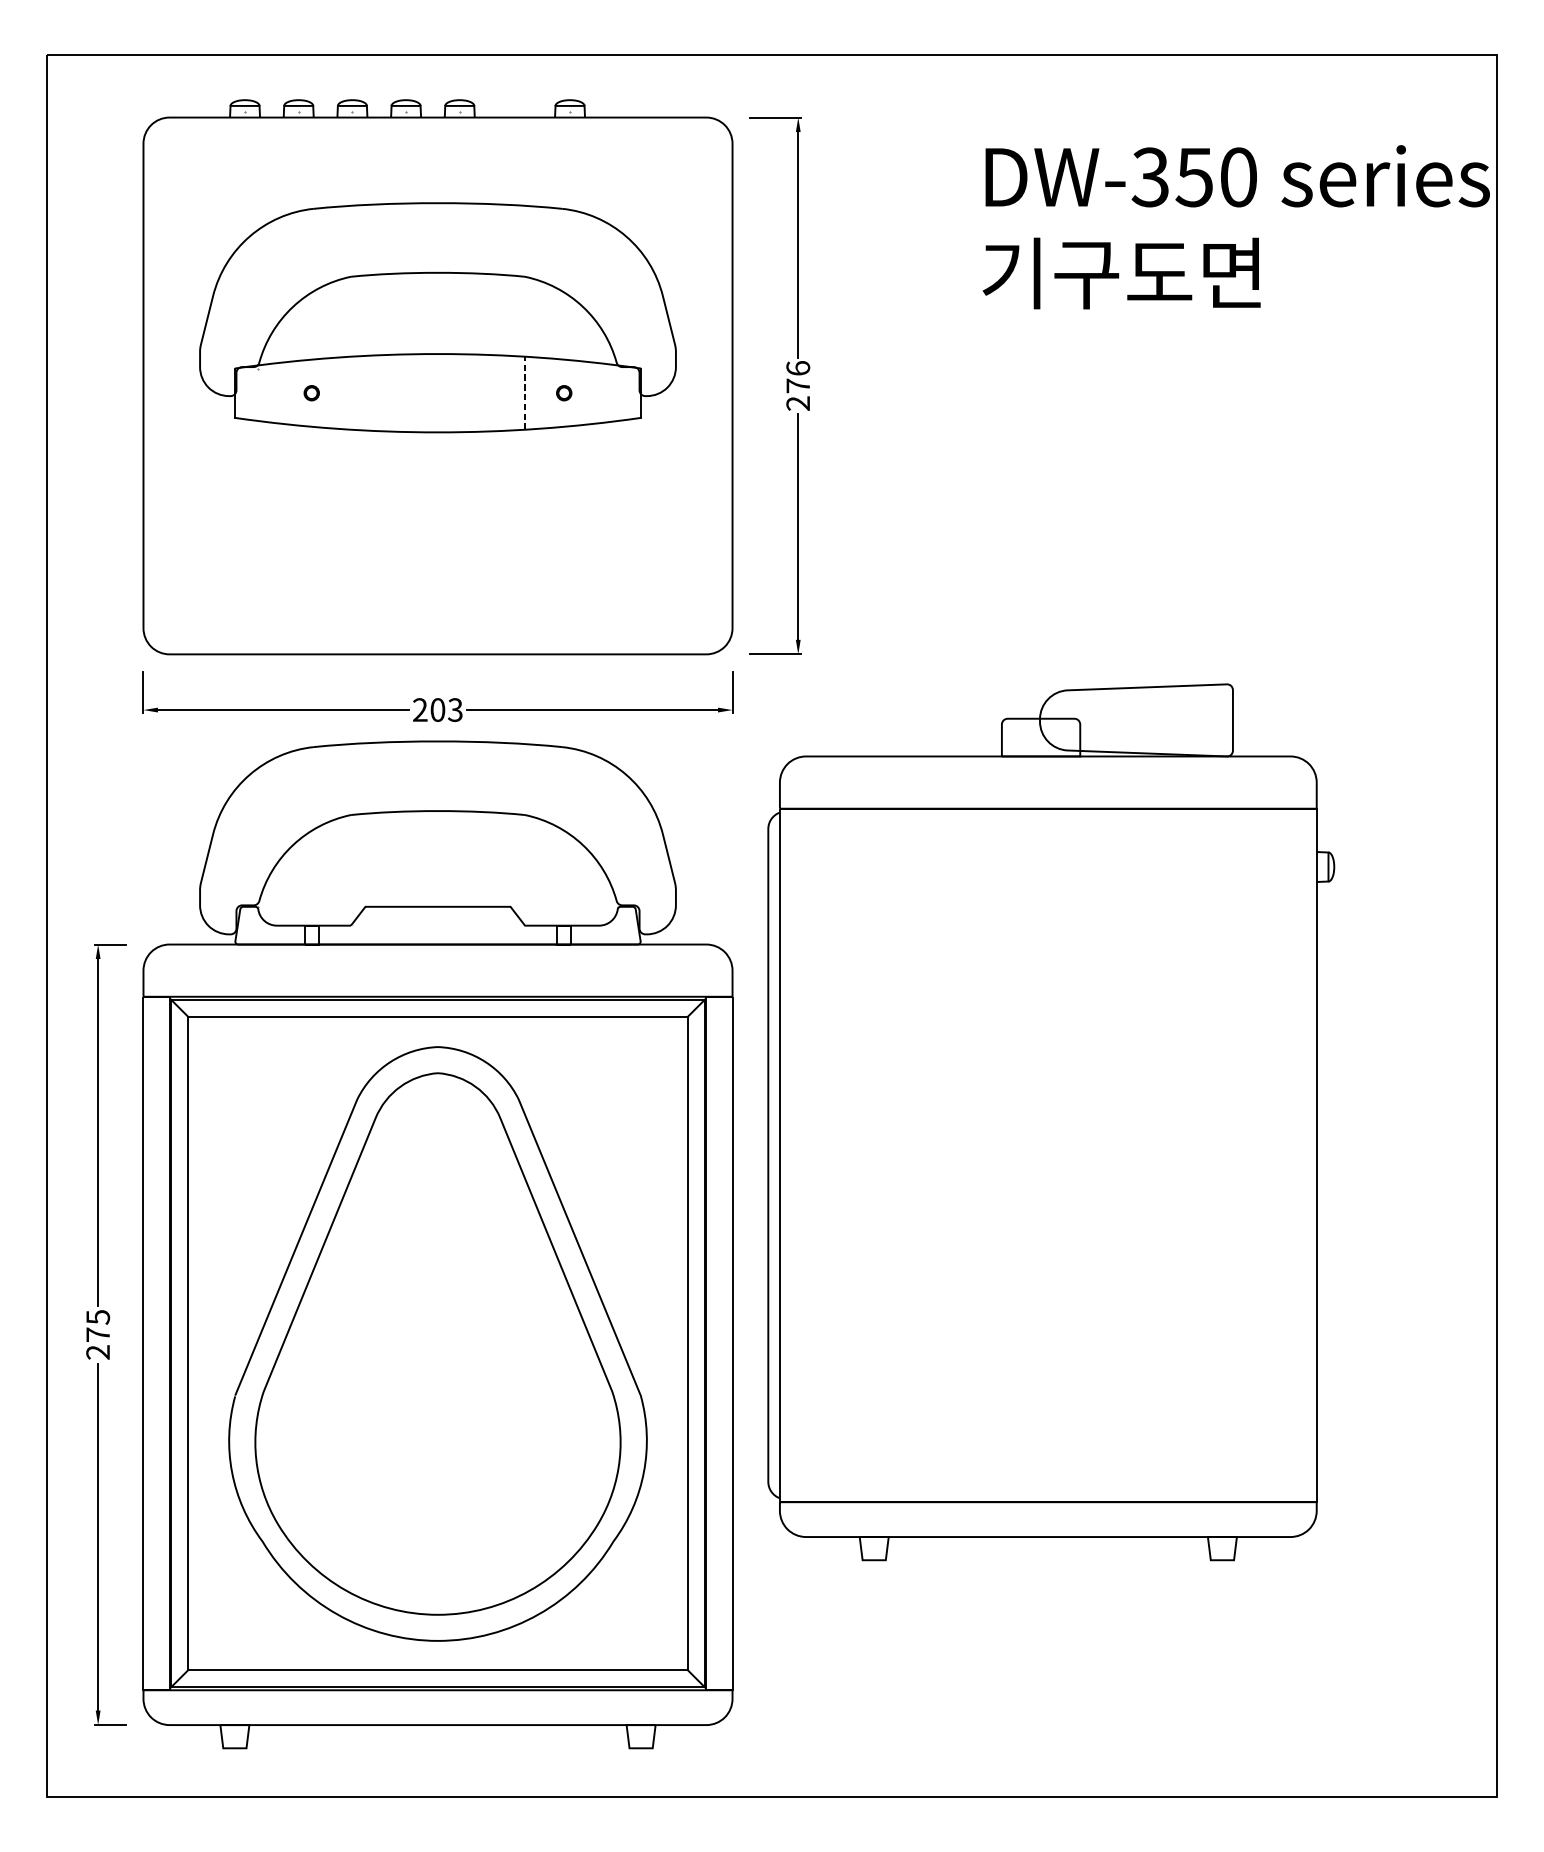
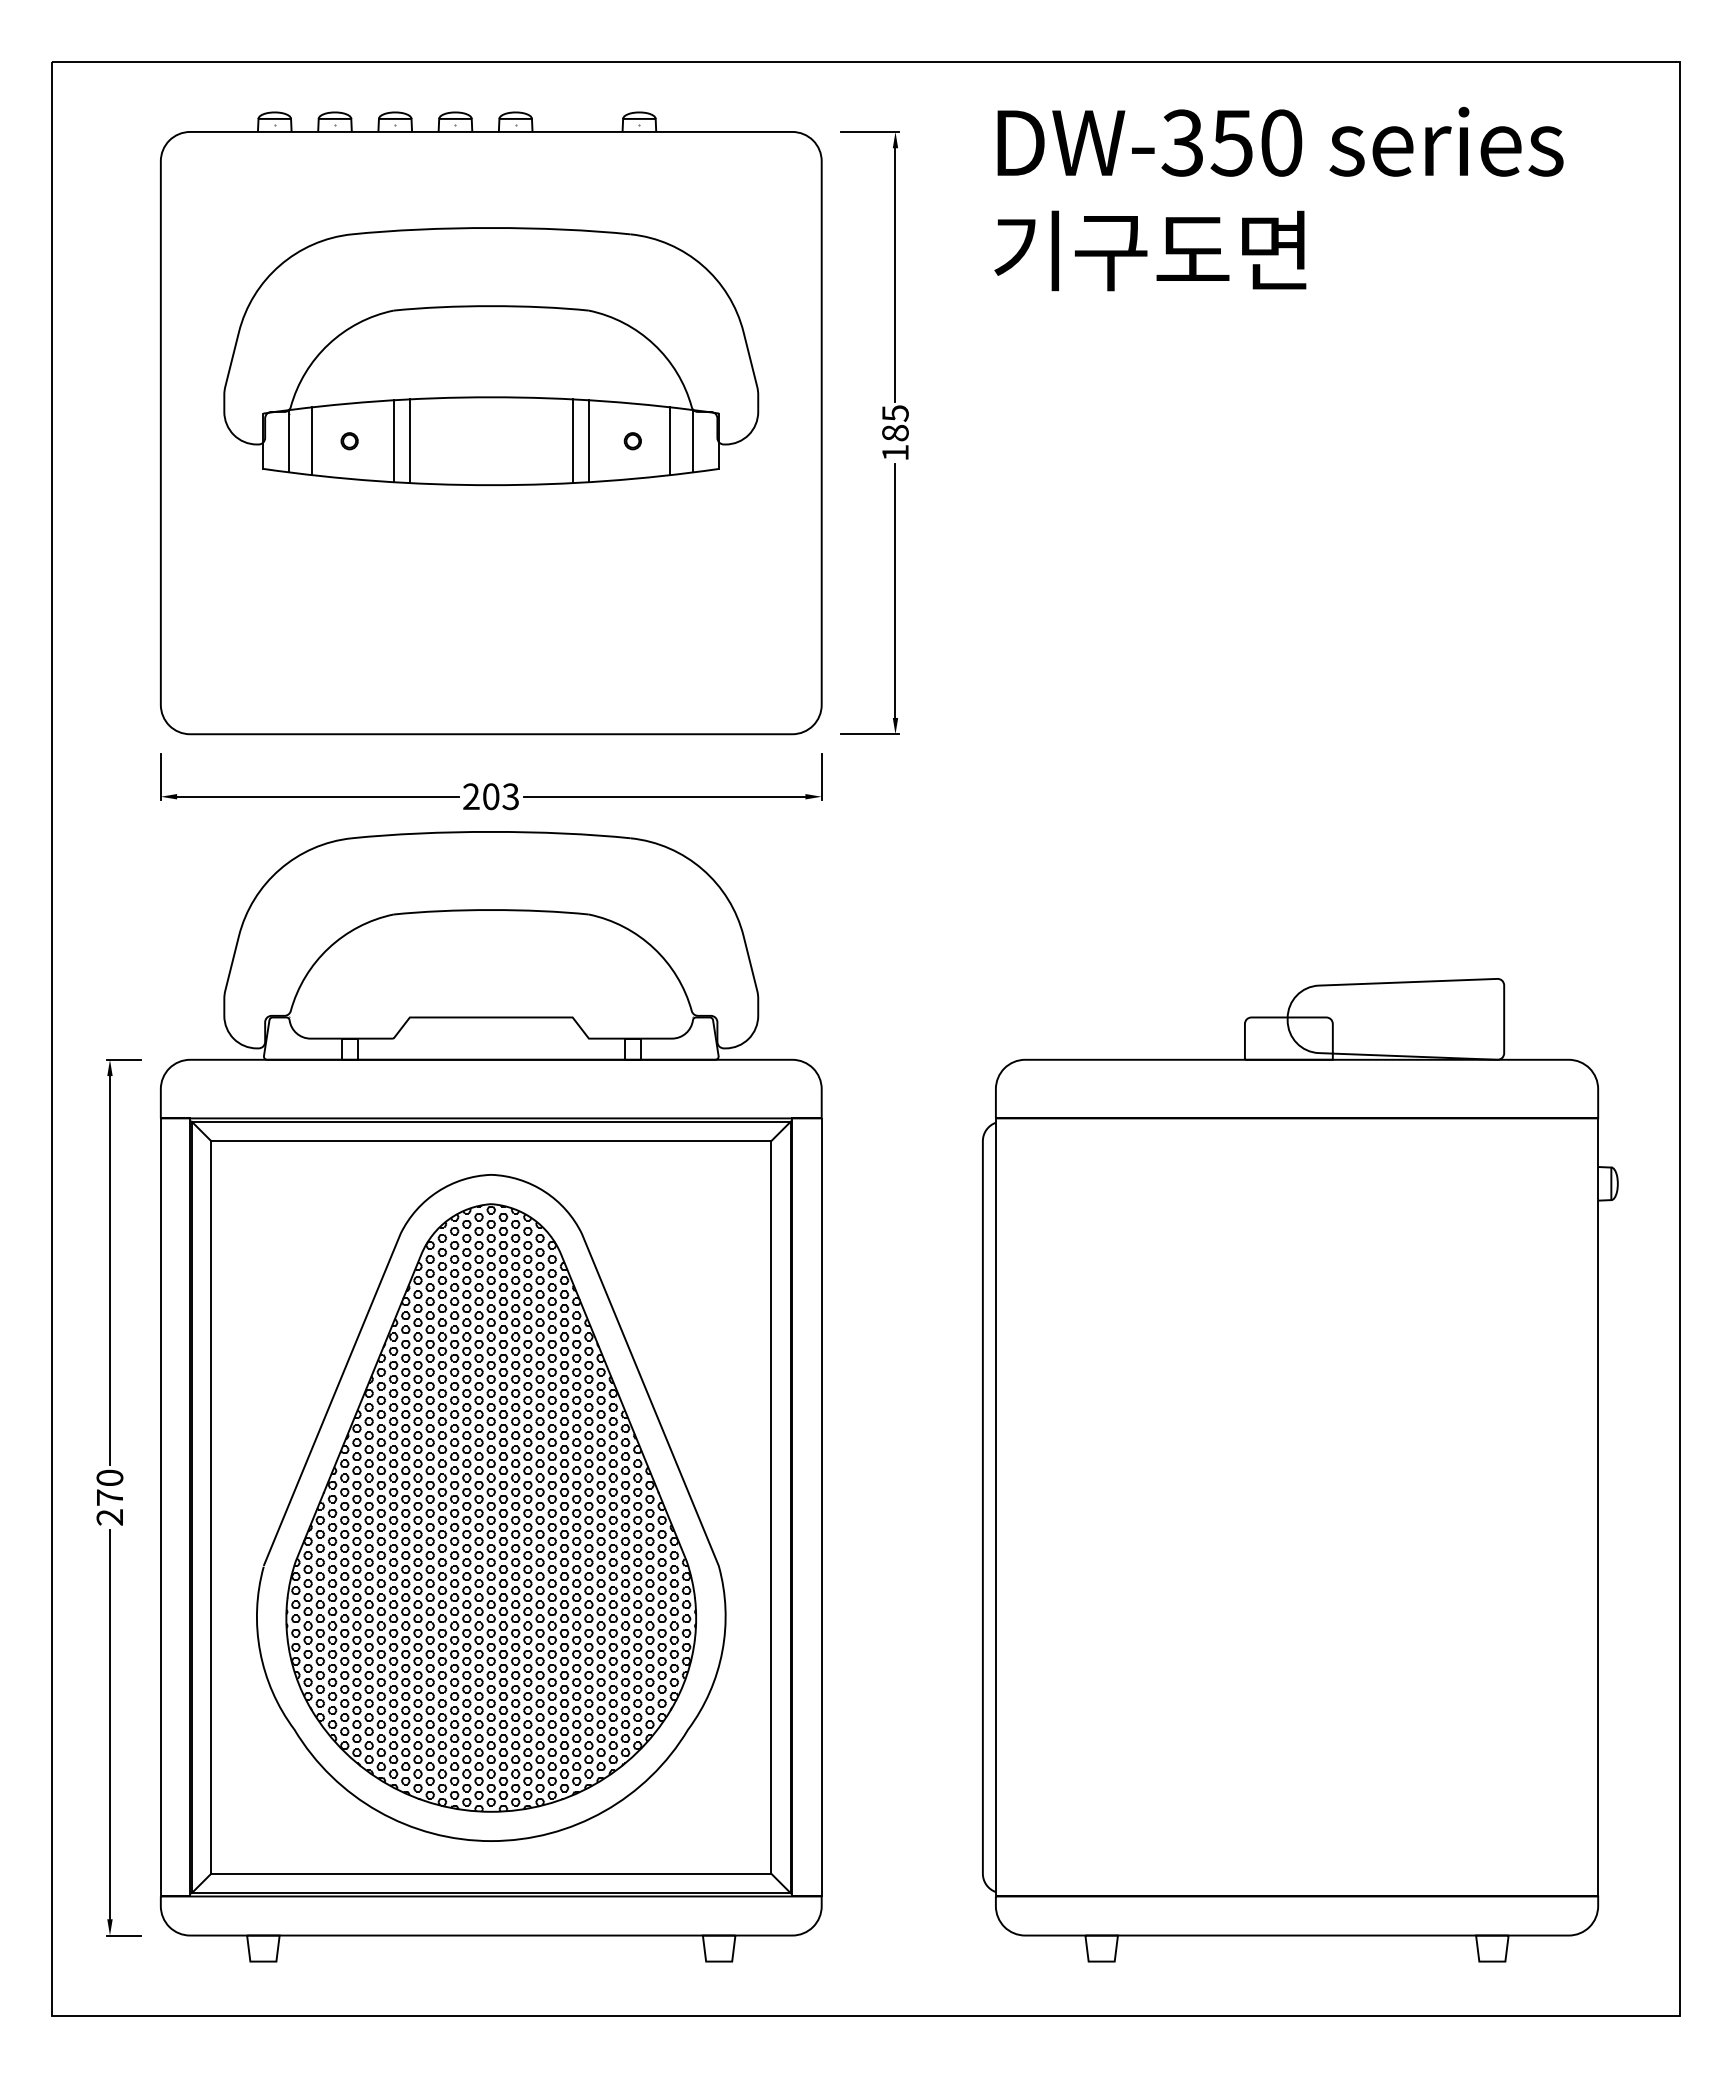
text: (1235, 226) -> (1278, 198), moved
text: (798, 386) -> (895, 433), 276 -> 185
line: (258, 393) -> (289, 441), added
line: (278, 393) -> (312, 441), added
line: (350, 393) -> (393, 441), added
line: (365, 393) -> (409, 441), added
line: (510, 393) -> (572, 441), added
line: (524, 393) -> (588, 441), dashed -> solid
line: (597, 393) -> (670, 441), added
line: (618, 393) -> (693, 441), added
part: (1051, 1122) -> (1300, 1470), moved
text: (97, 1316) -> (109, 1477), 275 -> 270
hatch: (438, 1344) -> (491, 1508), added

